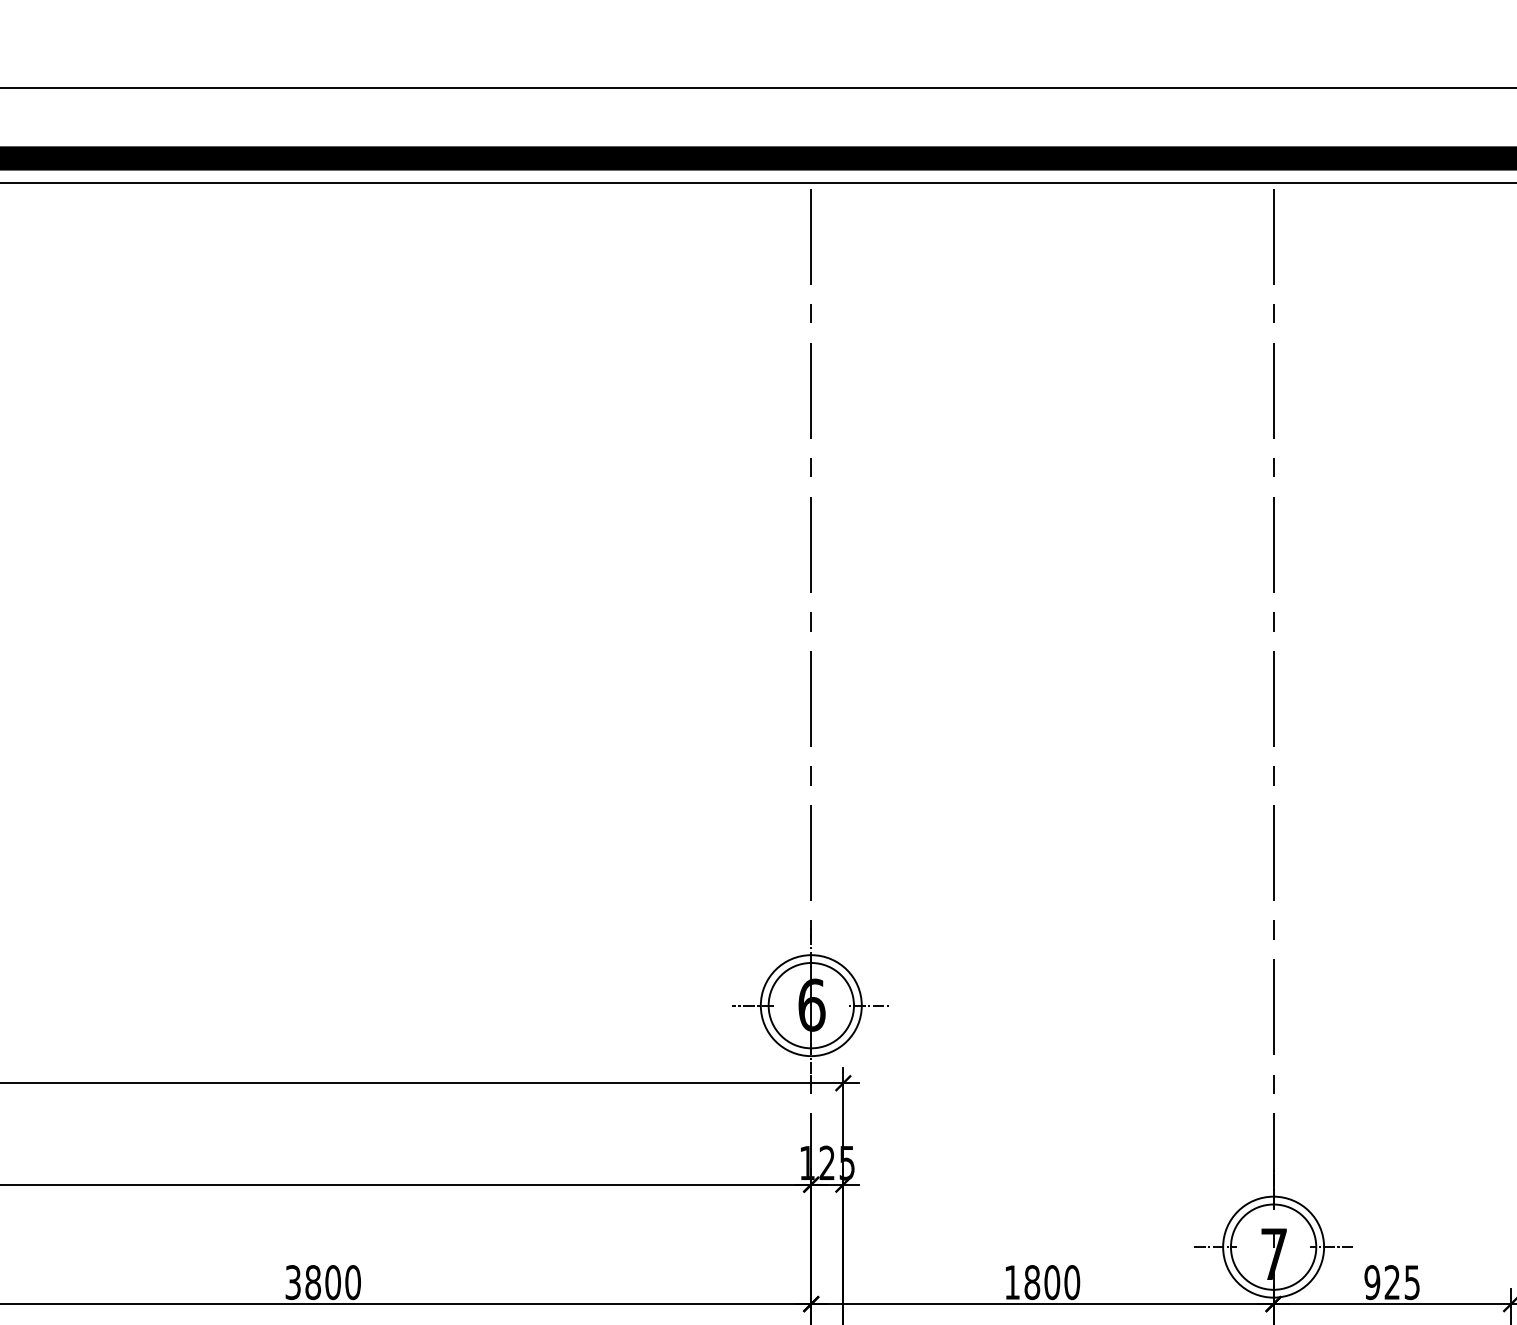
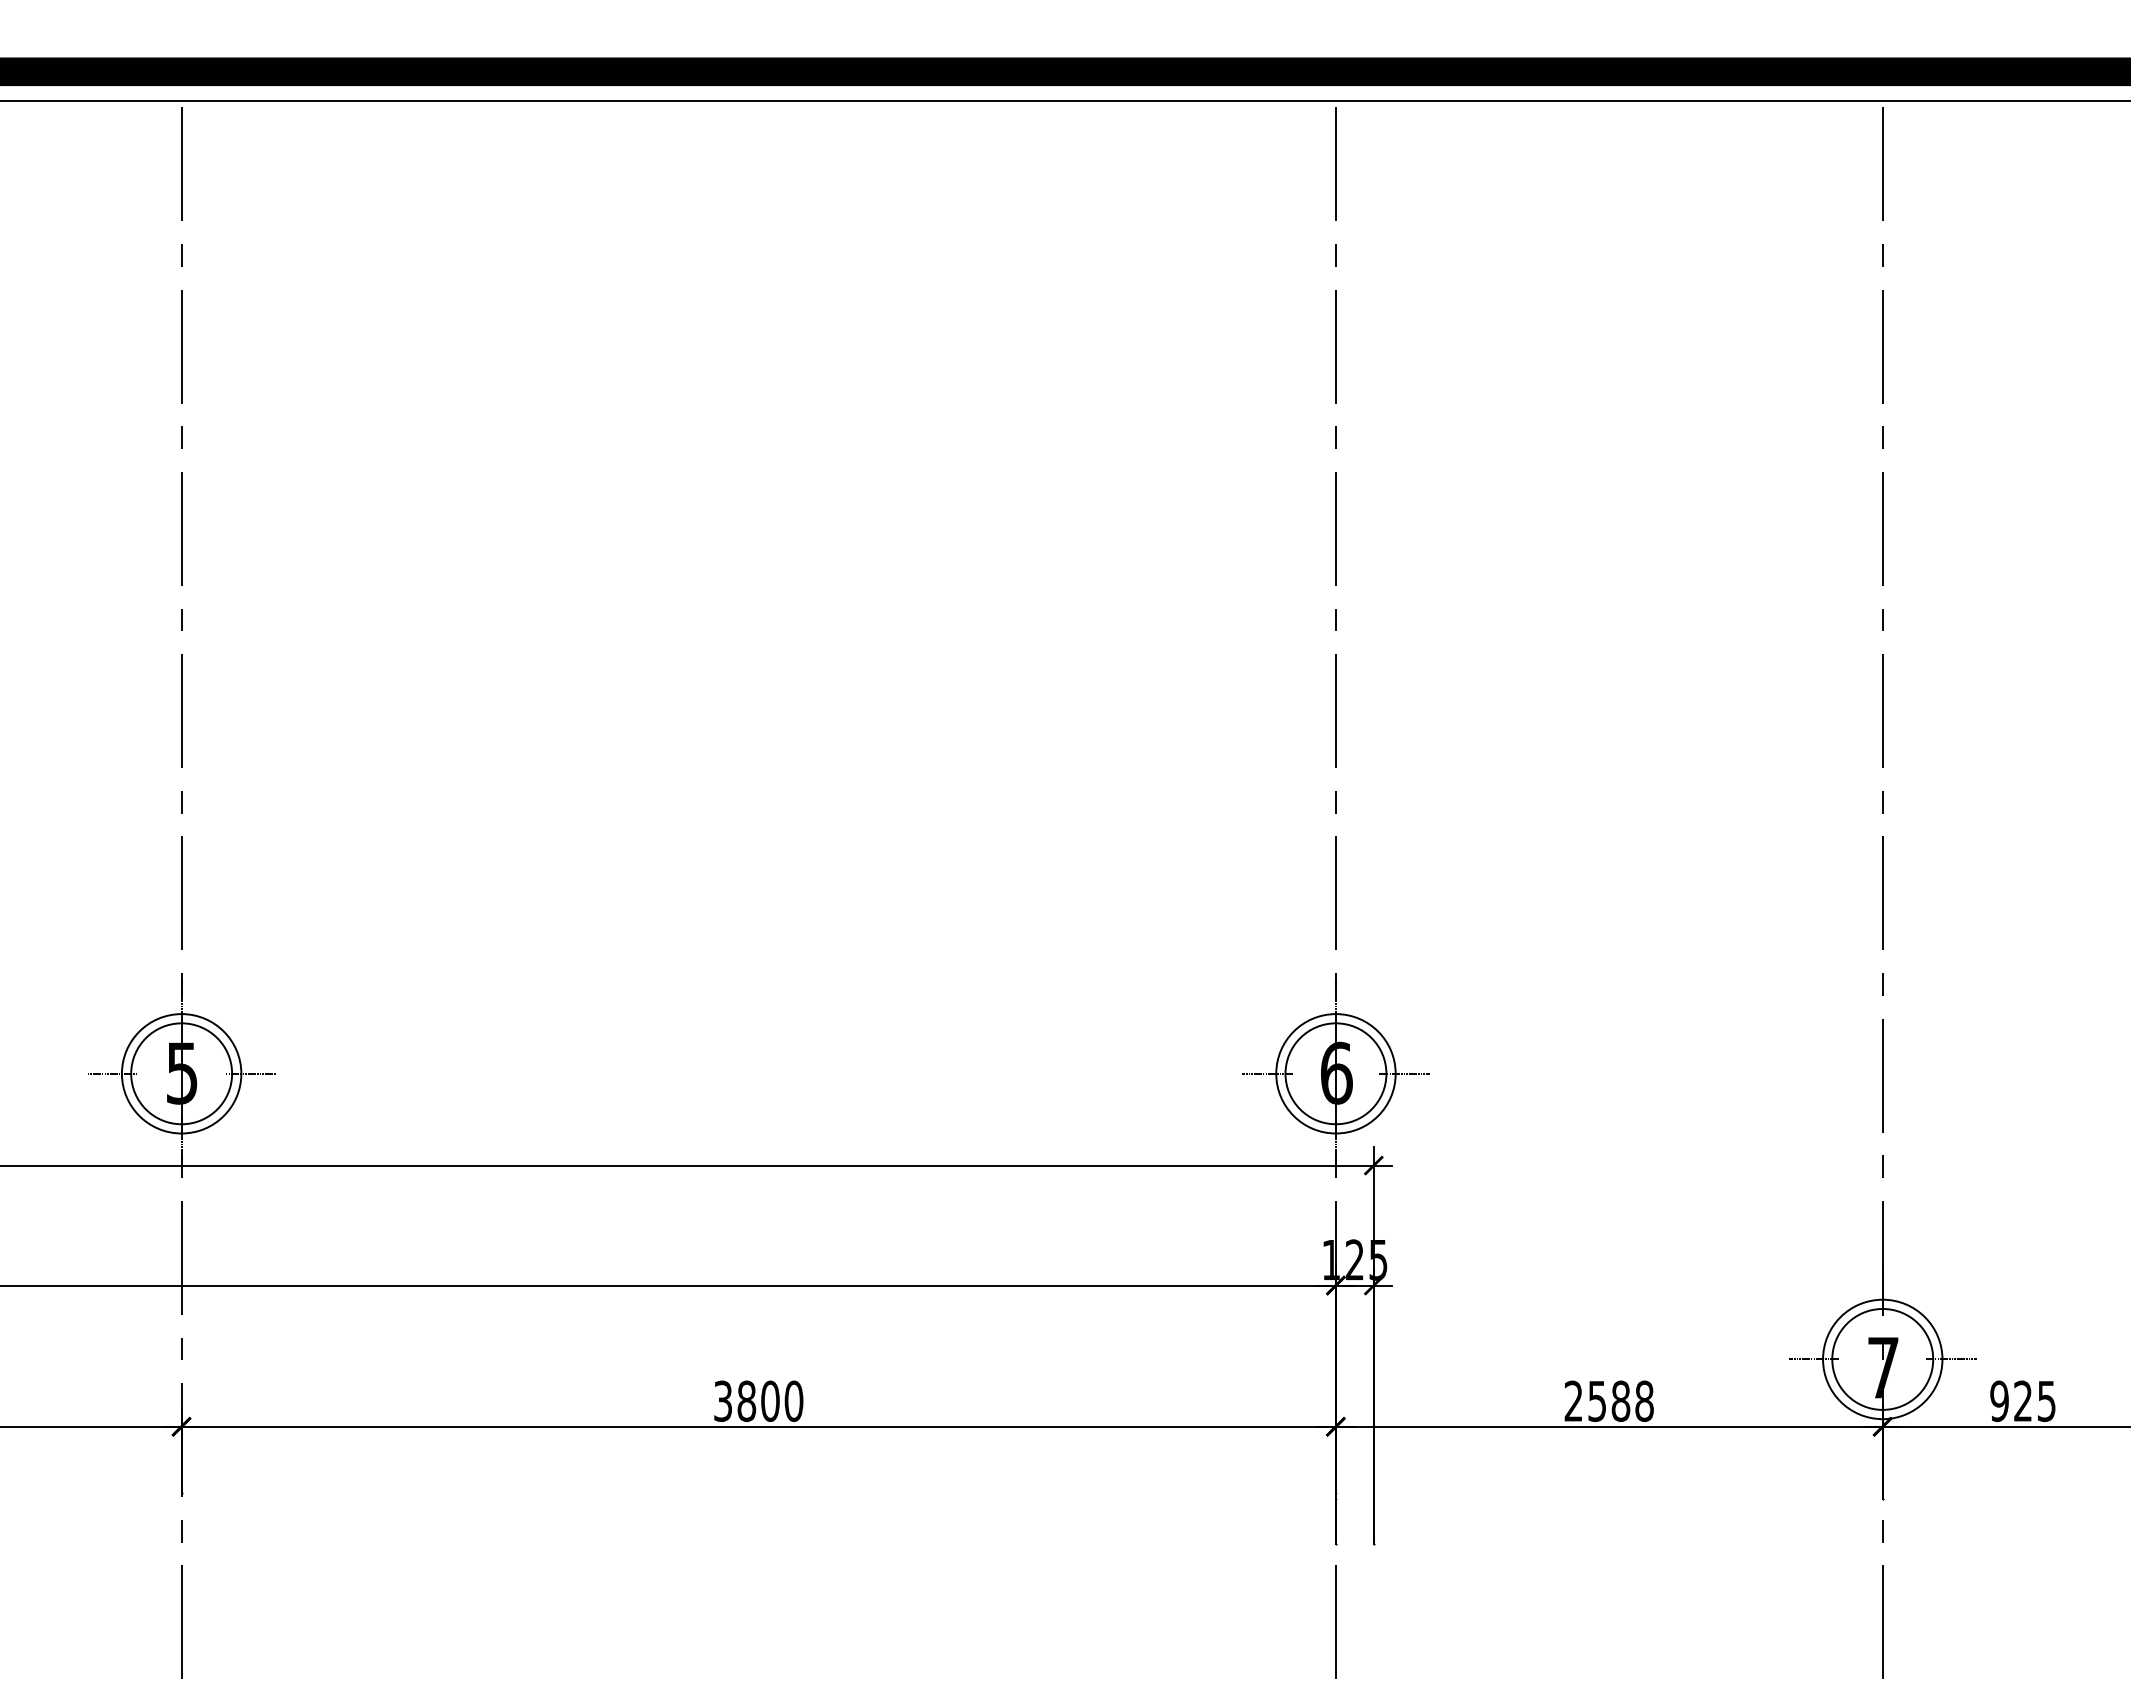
text: (1041, 1282) -> (1608, 1401), 1800 -> 2588

